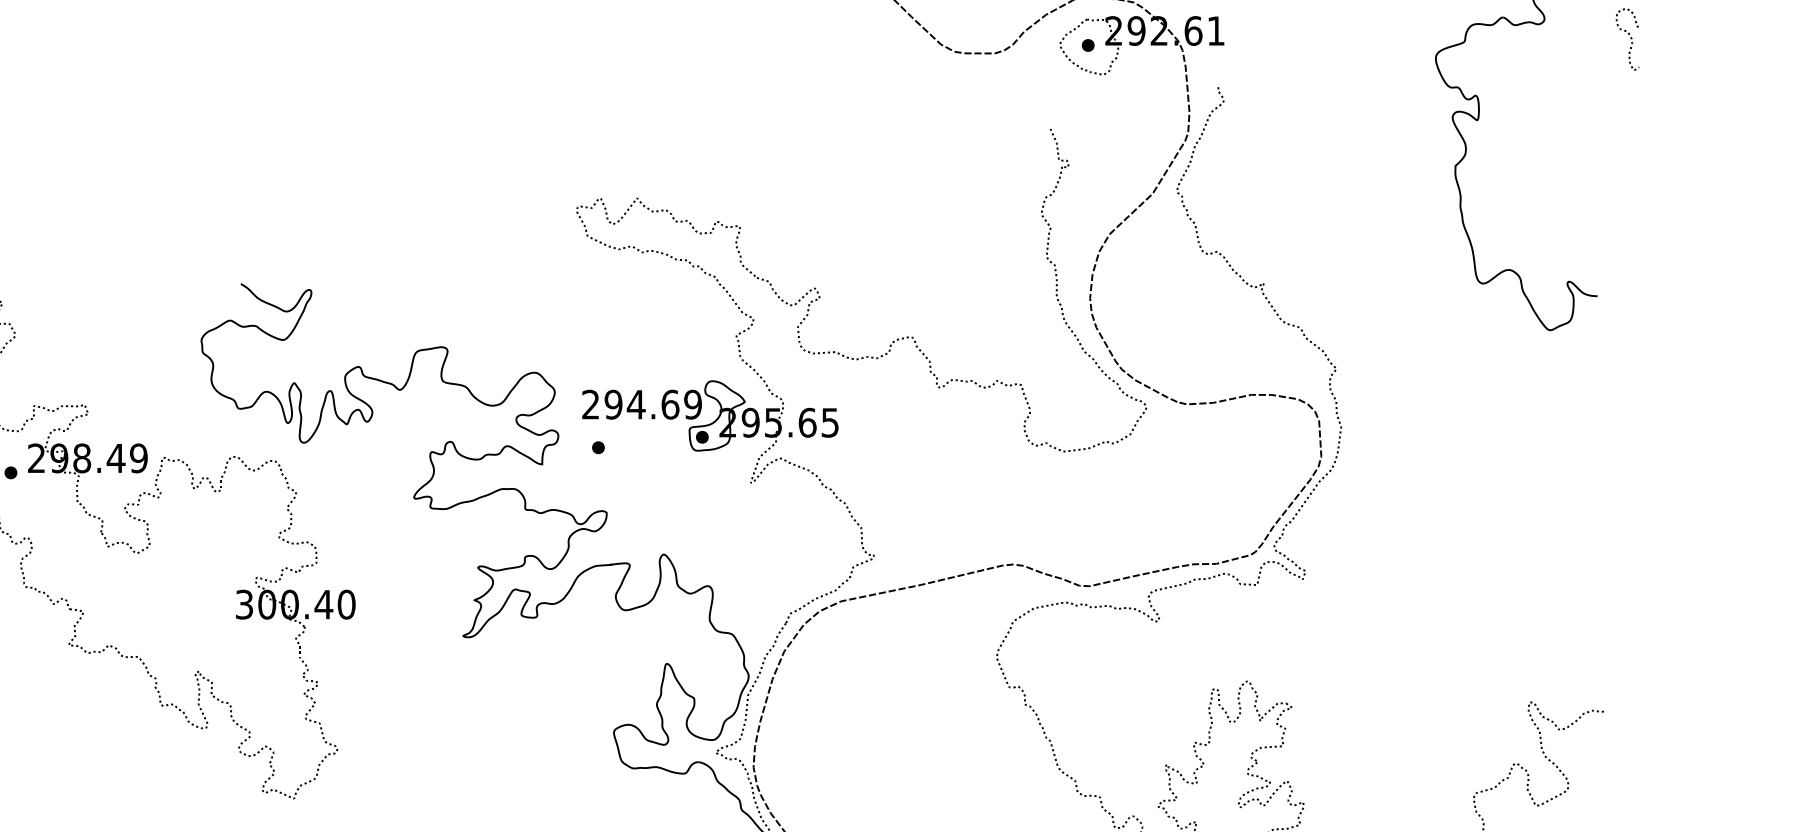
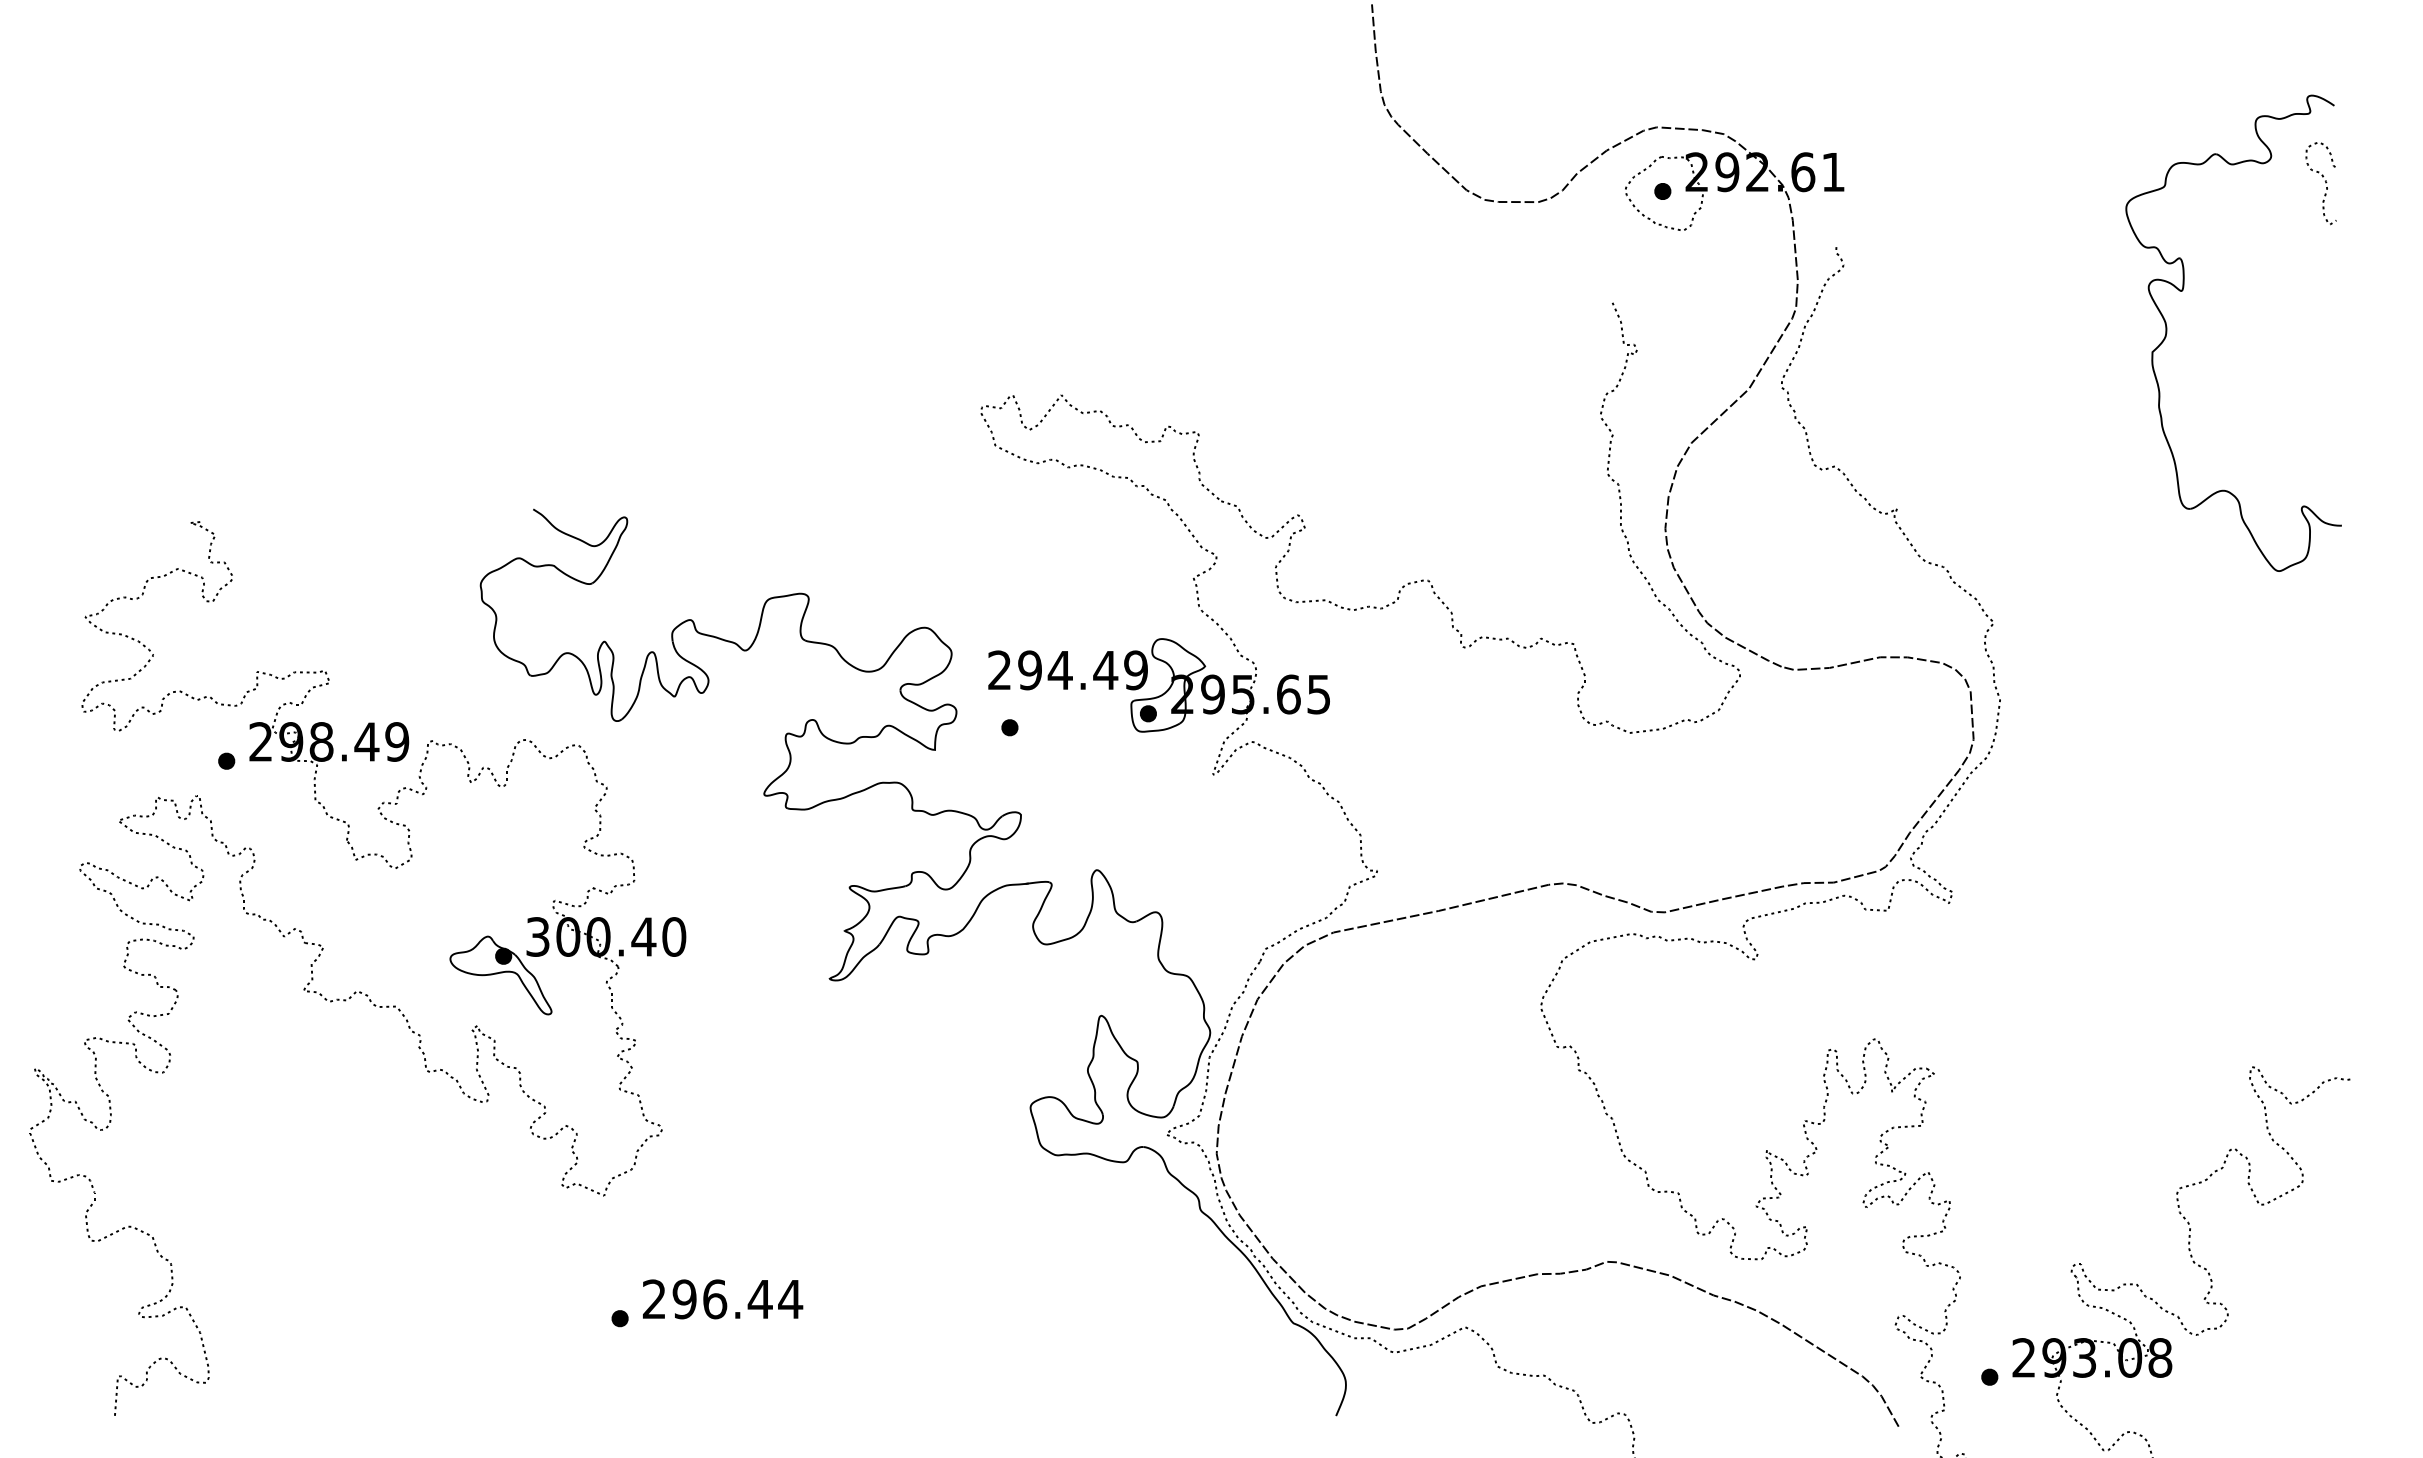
curve: (1631, 39) -> (2325, 183), moved
text: (670, 404) -> (1105, 670), 294.69 -> 294.49
part: (216, 633) -> (500, 975), added

